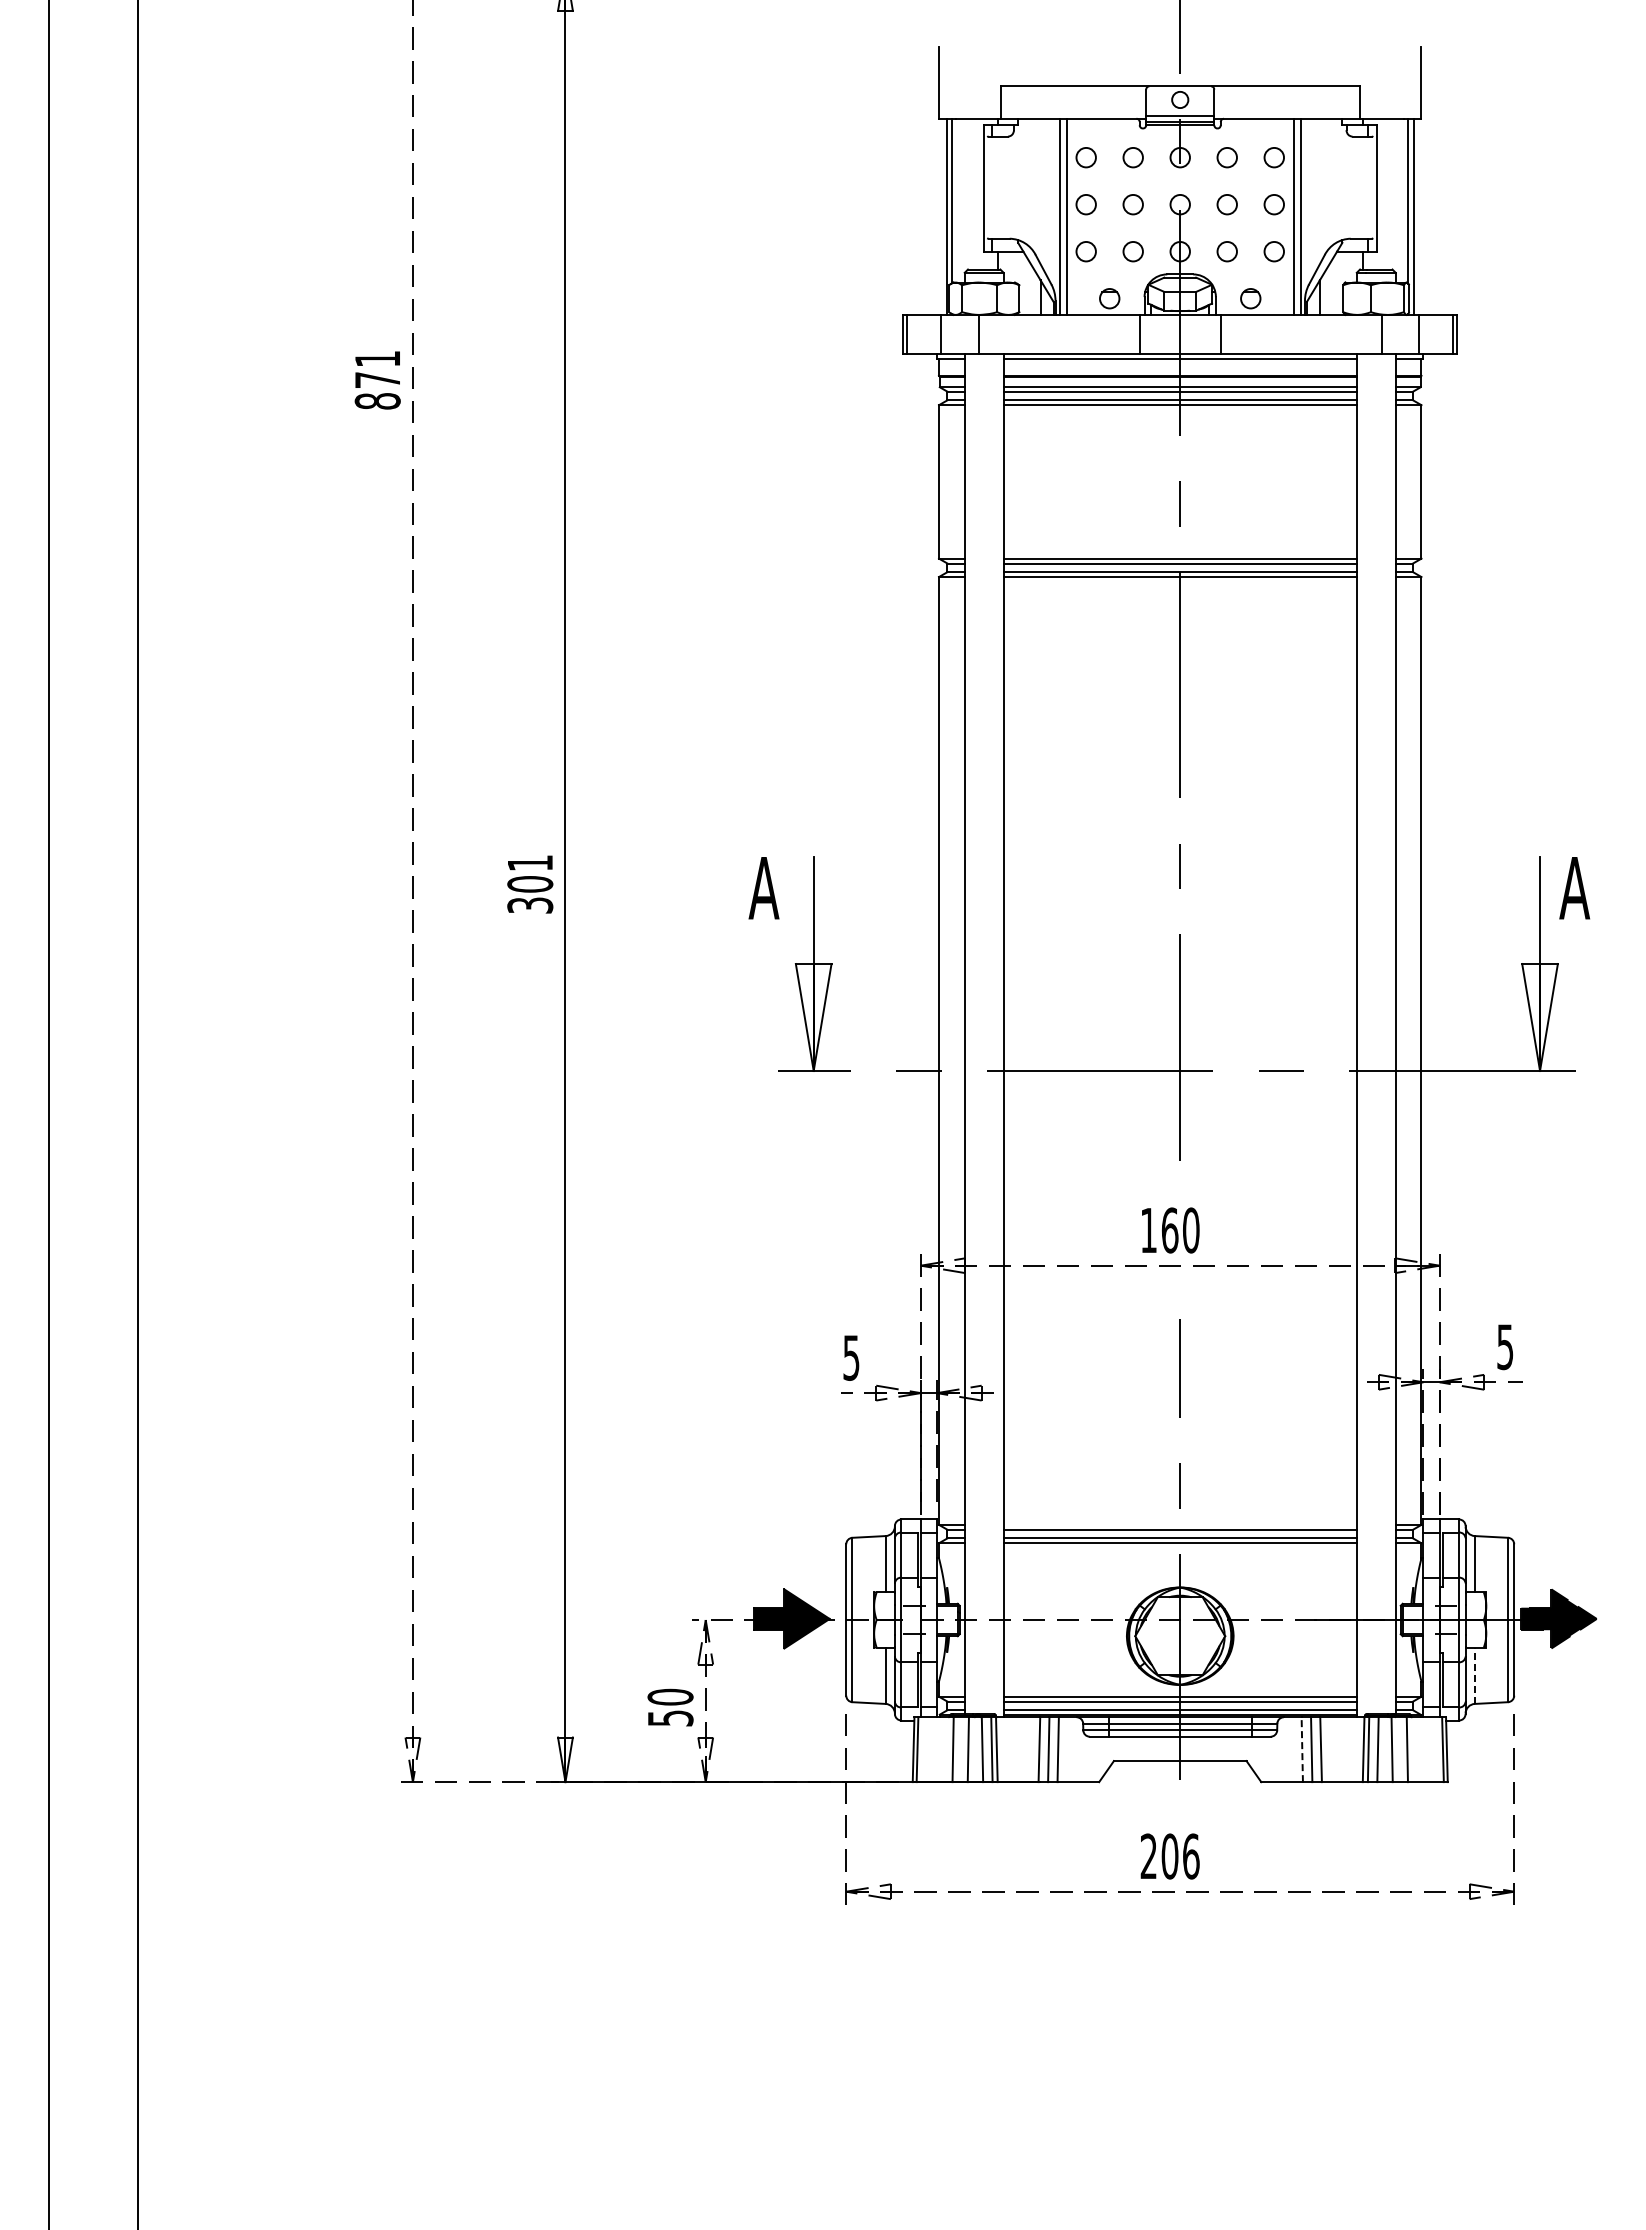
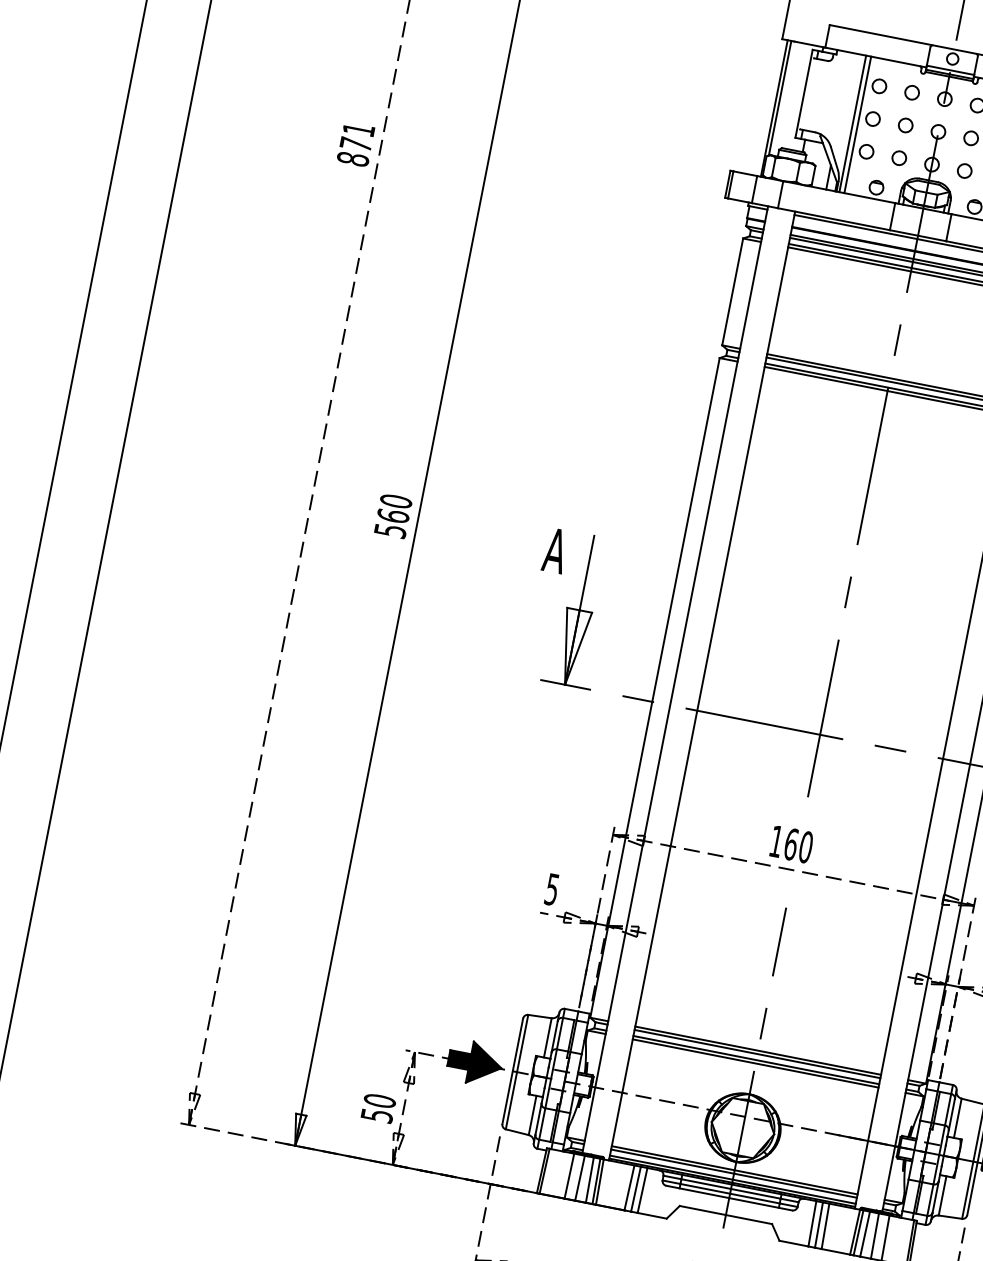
text: (530, 883) -> (393, 515), 301 -> 560
line: (1179, 1524) -> (757, 1050), added
line: (1474, 1675) -> (942, 1195), dashed -> solid
line: (1302, 1749) -> (812, 1223), dashed -> solid

